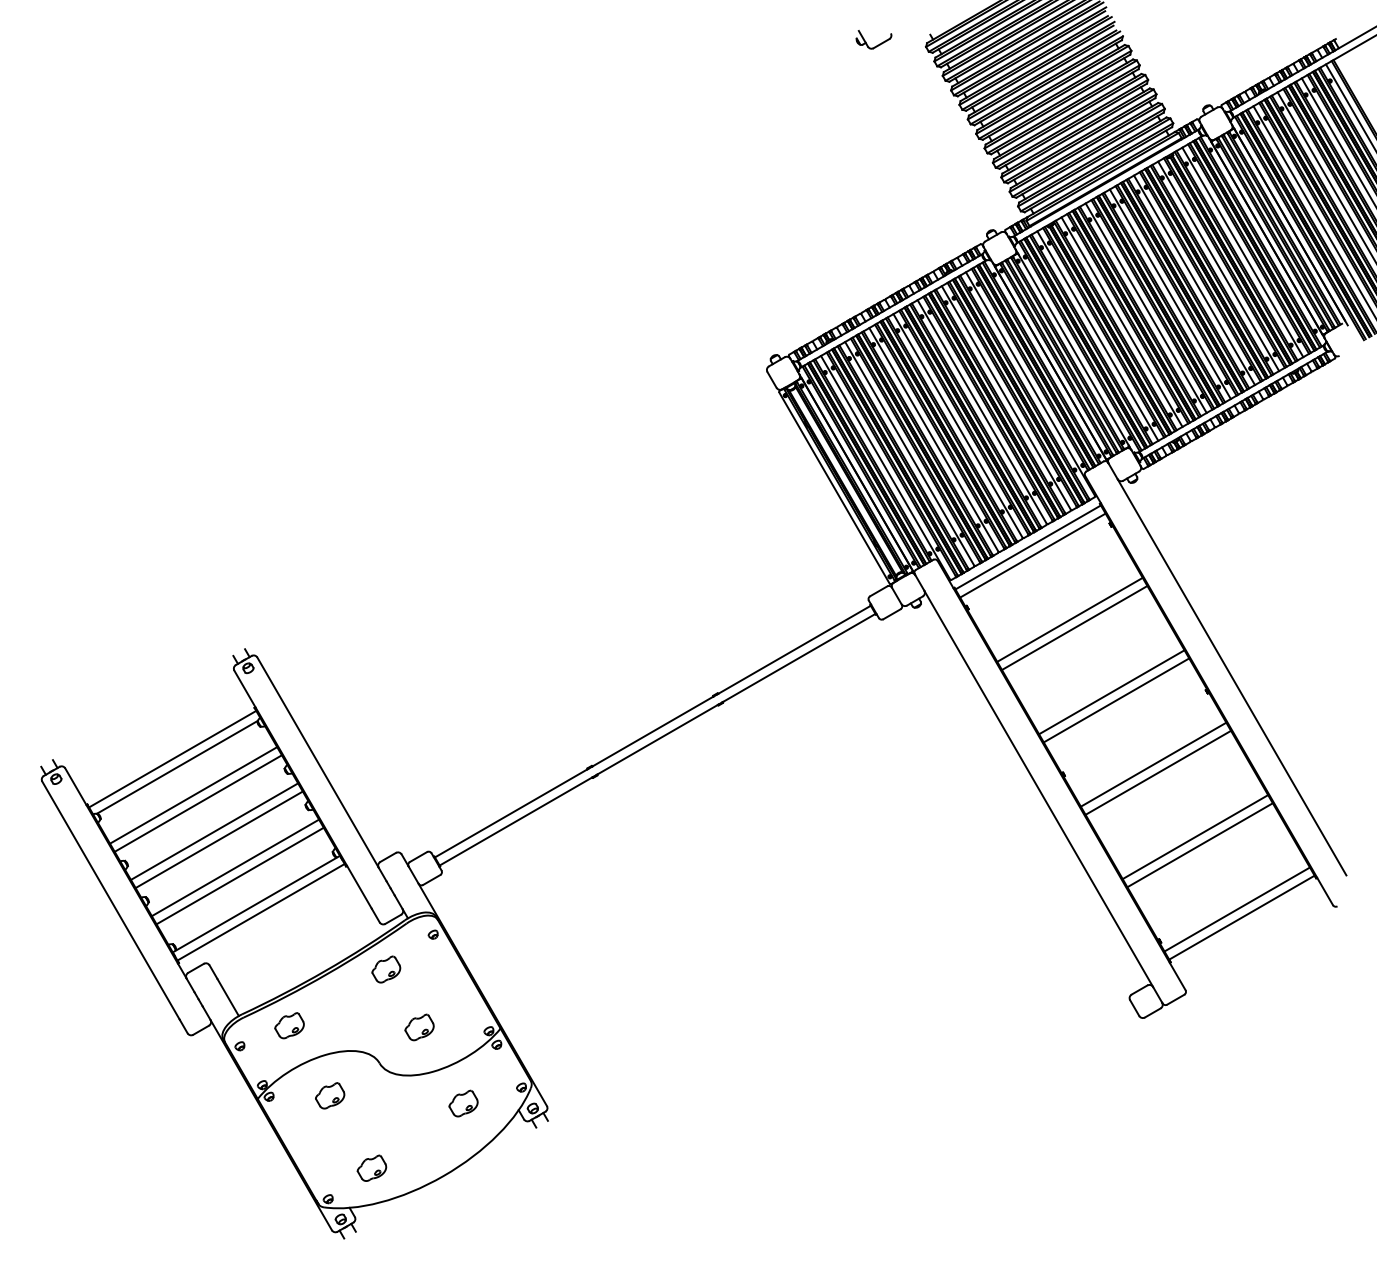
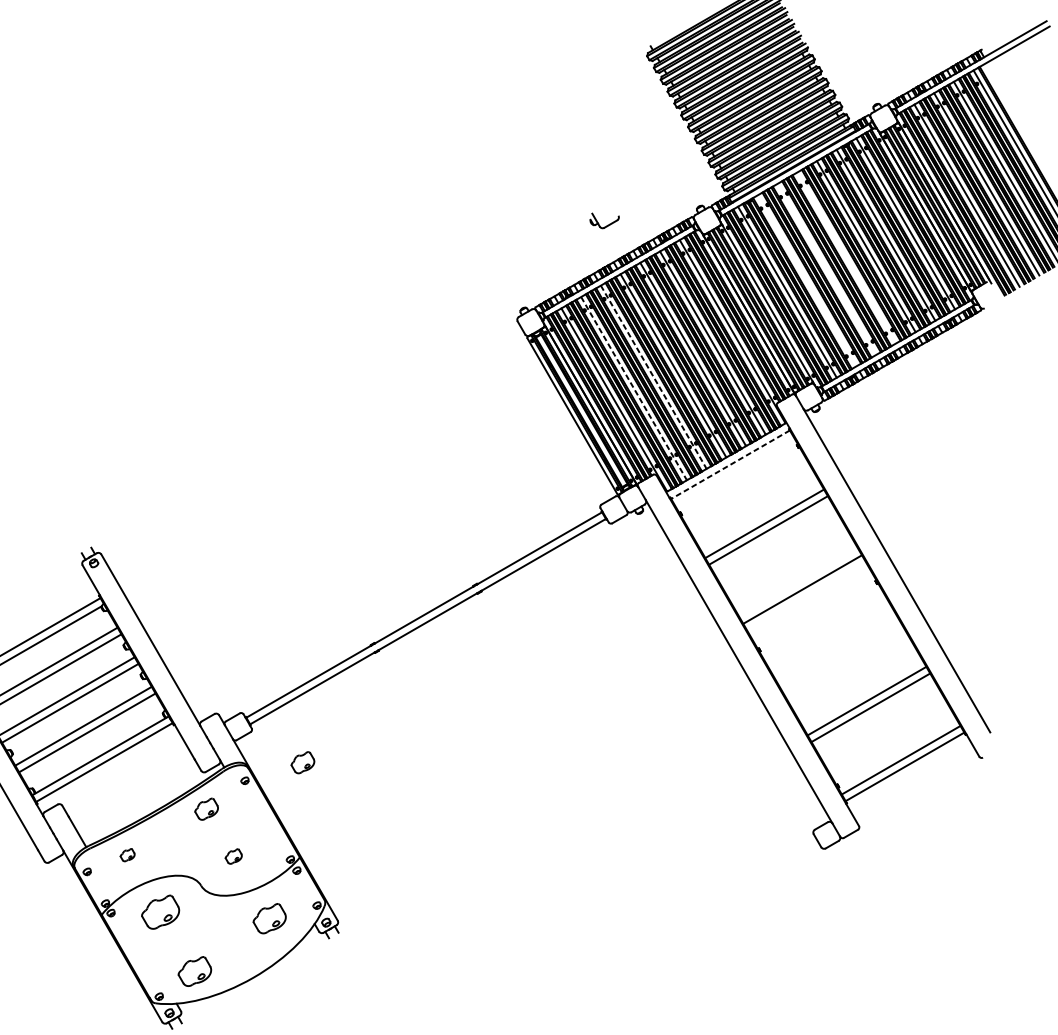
part: (877, 44) -> (607, 224), moved
line: (1169, 294) -> (845, 258), removed
line: (1145, 307) -> (826, 268), removed
line: (1121, 321) -> (806, 280), removed
line: (933, 439) -> (653, 376), solid -> dashed
line: (909, 453) -> (633, 388), solid -> dashed
line: (1028, 547) -> (730, 464), solid -> dashed
line: (1032, 555) -> (734, 471), removed
line: (1111, 692) -> (798, 583), removed
line: (1153, 764) -> (832, 641), removed
line: (1158, 772) -> (836, 648), removed
part: (504, 912) -> (303, 762), added
part: (289, 1025) -> (127, 854), size x0.6
part: (419, 1027) -> (233, 856), size x0.7
part: (330, 1095) -> (161, 912), size x1.6
part: (463, 1103) -> (269, 918), size x1.4
part: (371, 1167) -> (194, 970), size x1.4

